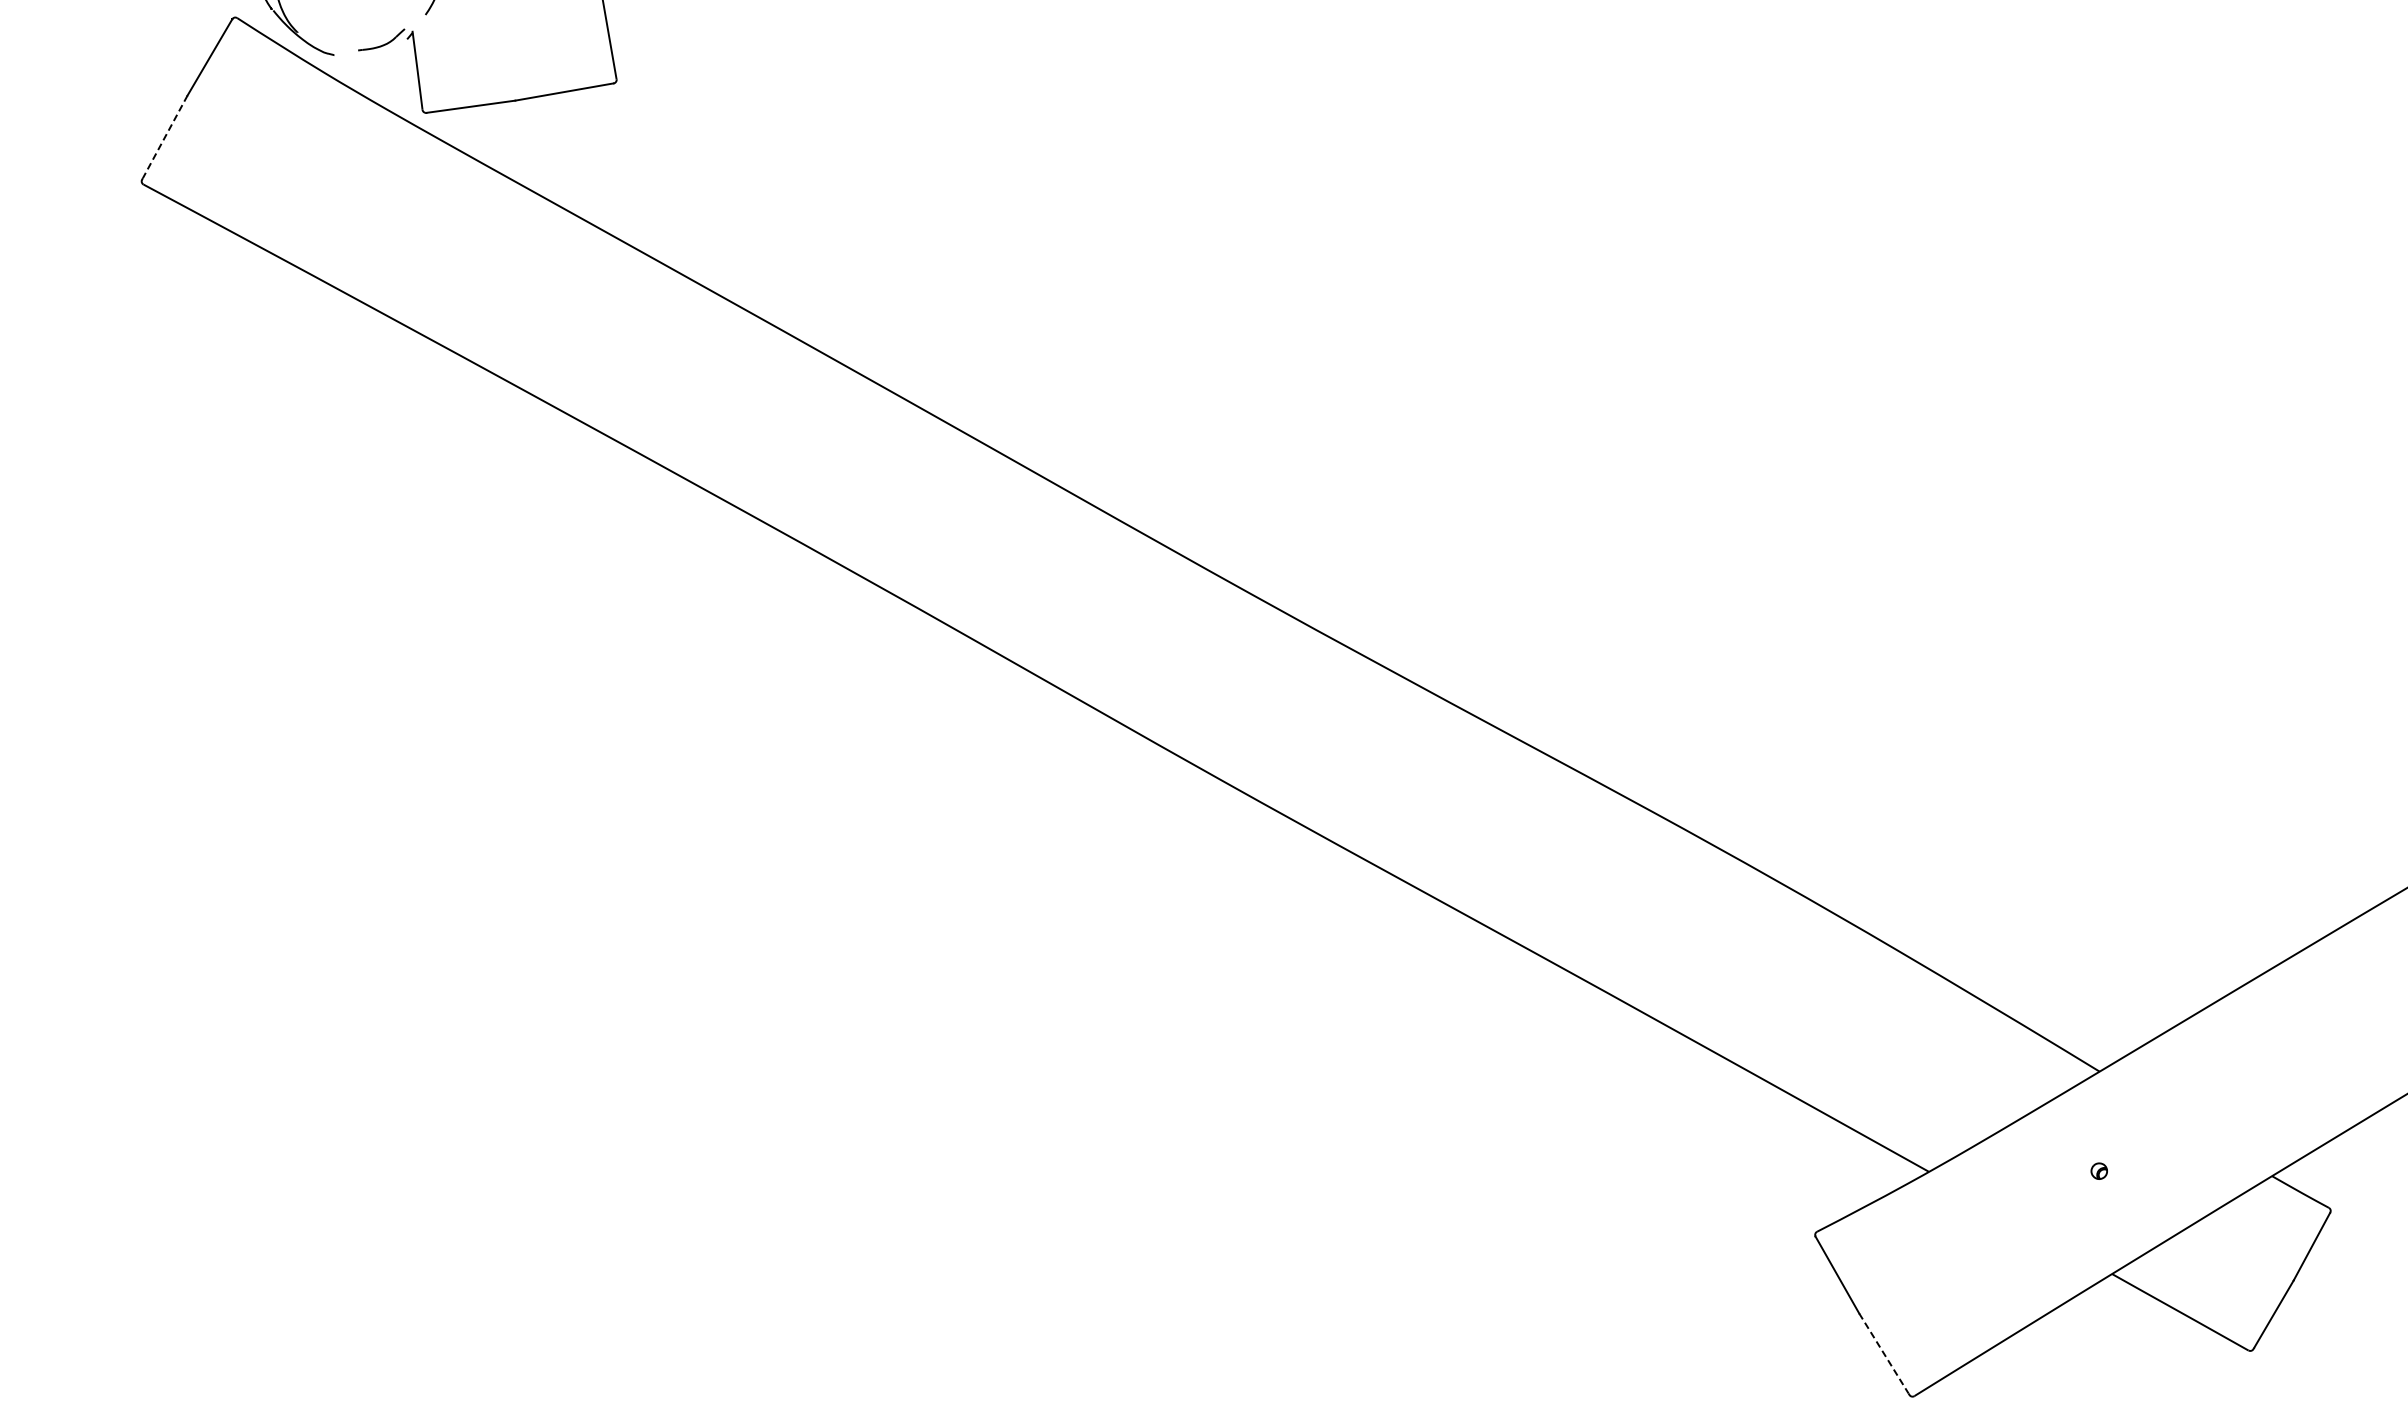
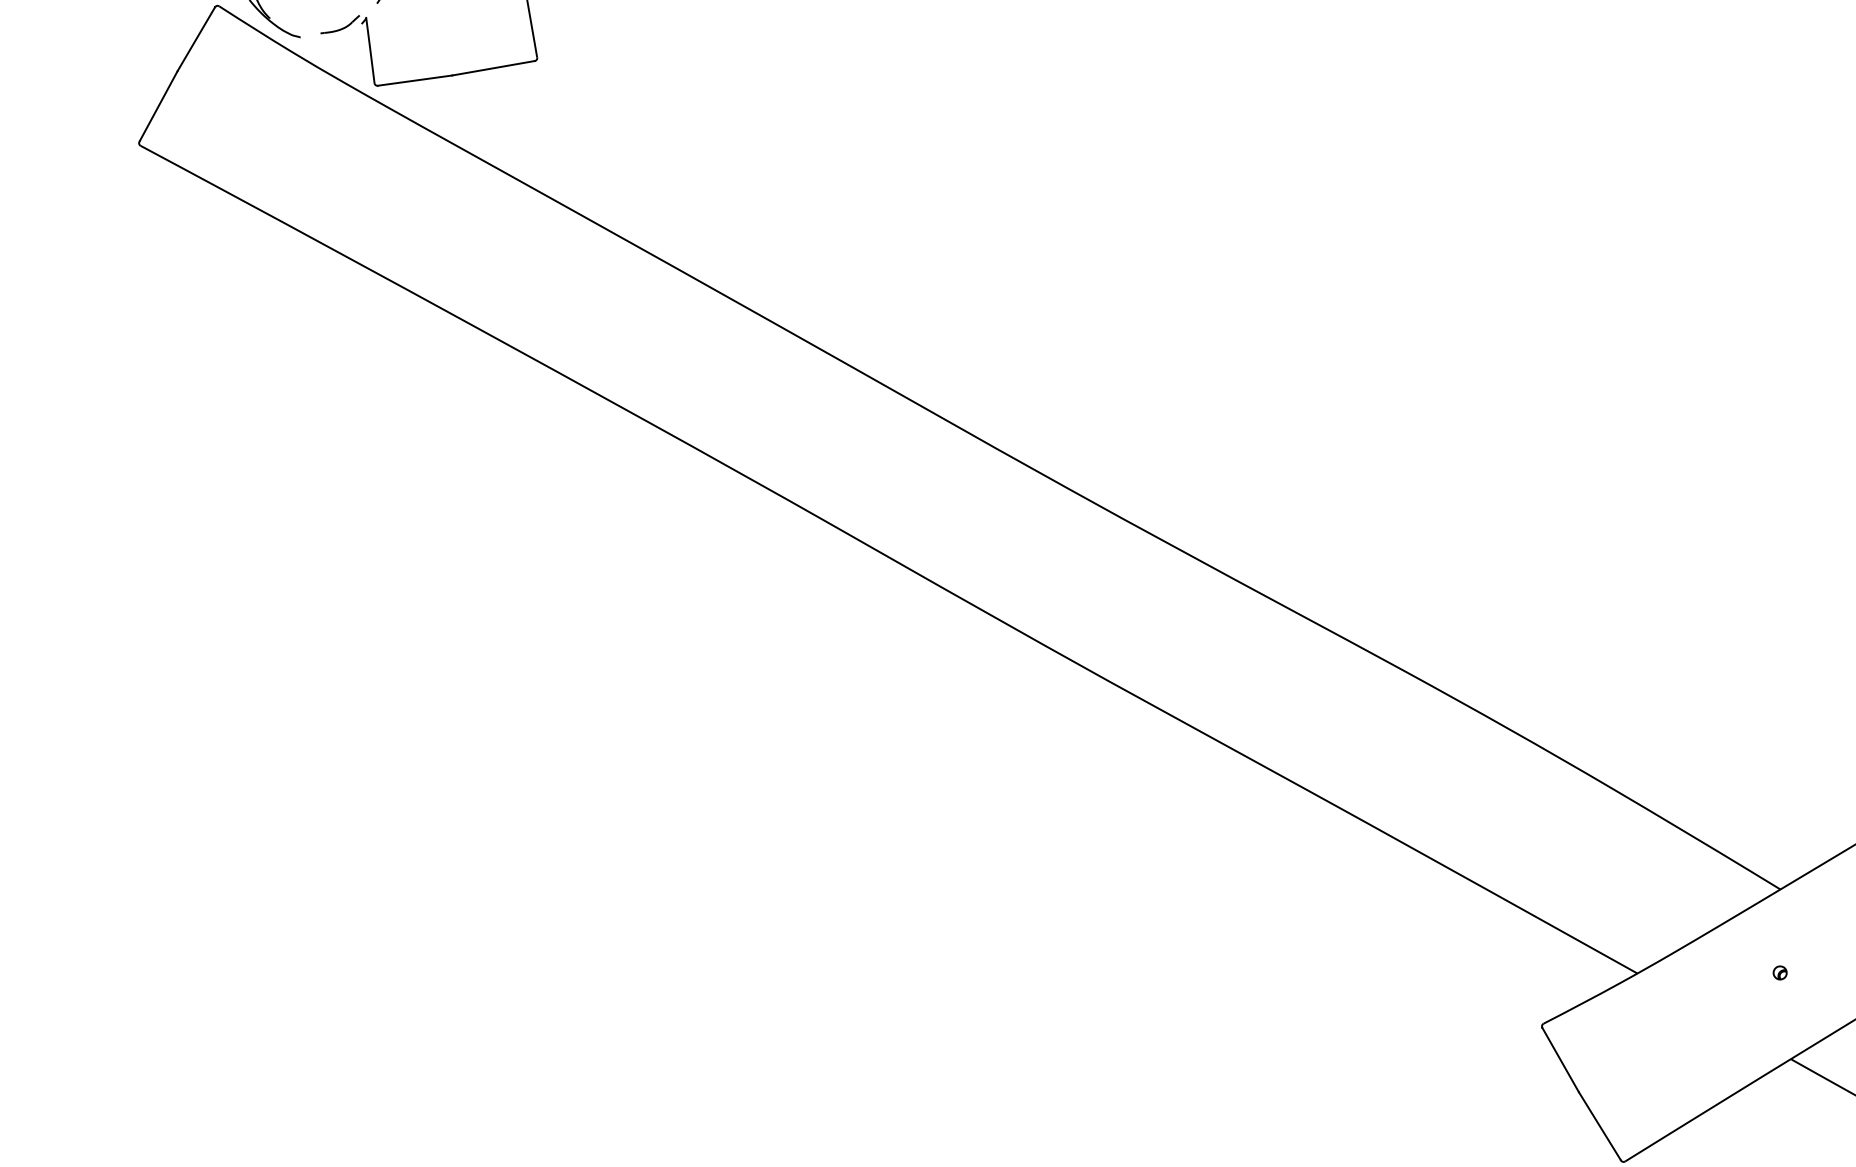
line: (165, 137) -> (159, 106), dashed -> solid
line: (1884, 1353) -> (1600, 1125), dashed -> solid

